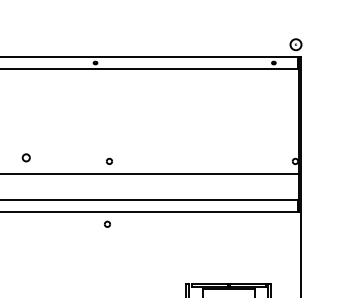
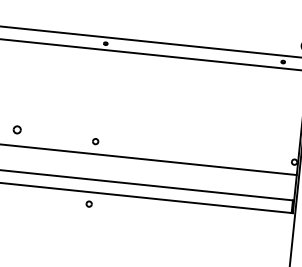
part: (25, 157) -> (16, 129), moved
part: (109, 160) -> (95, 140), moved
part: (107, 223) -> (89, 203), moved

